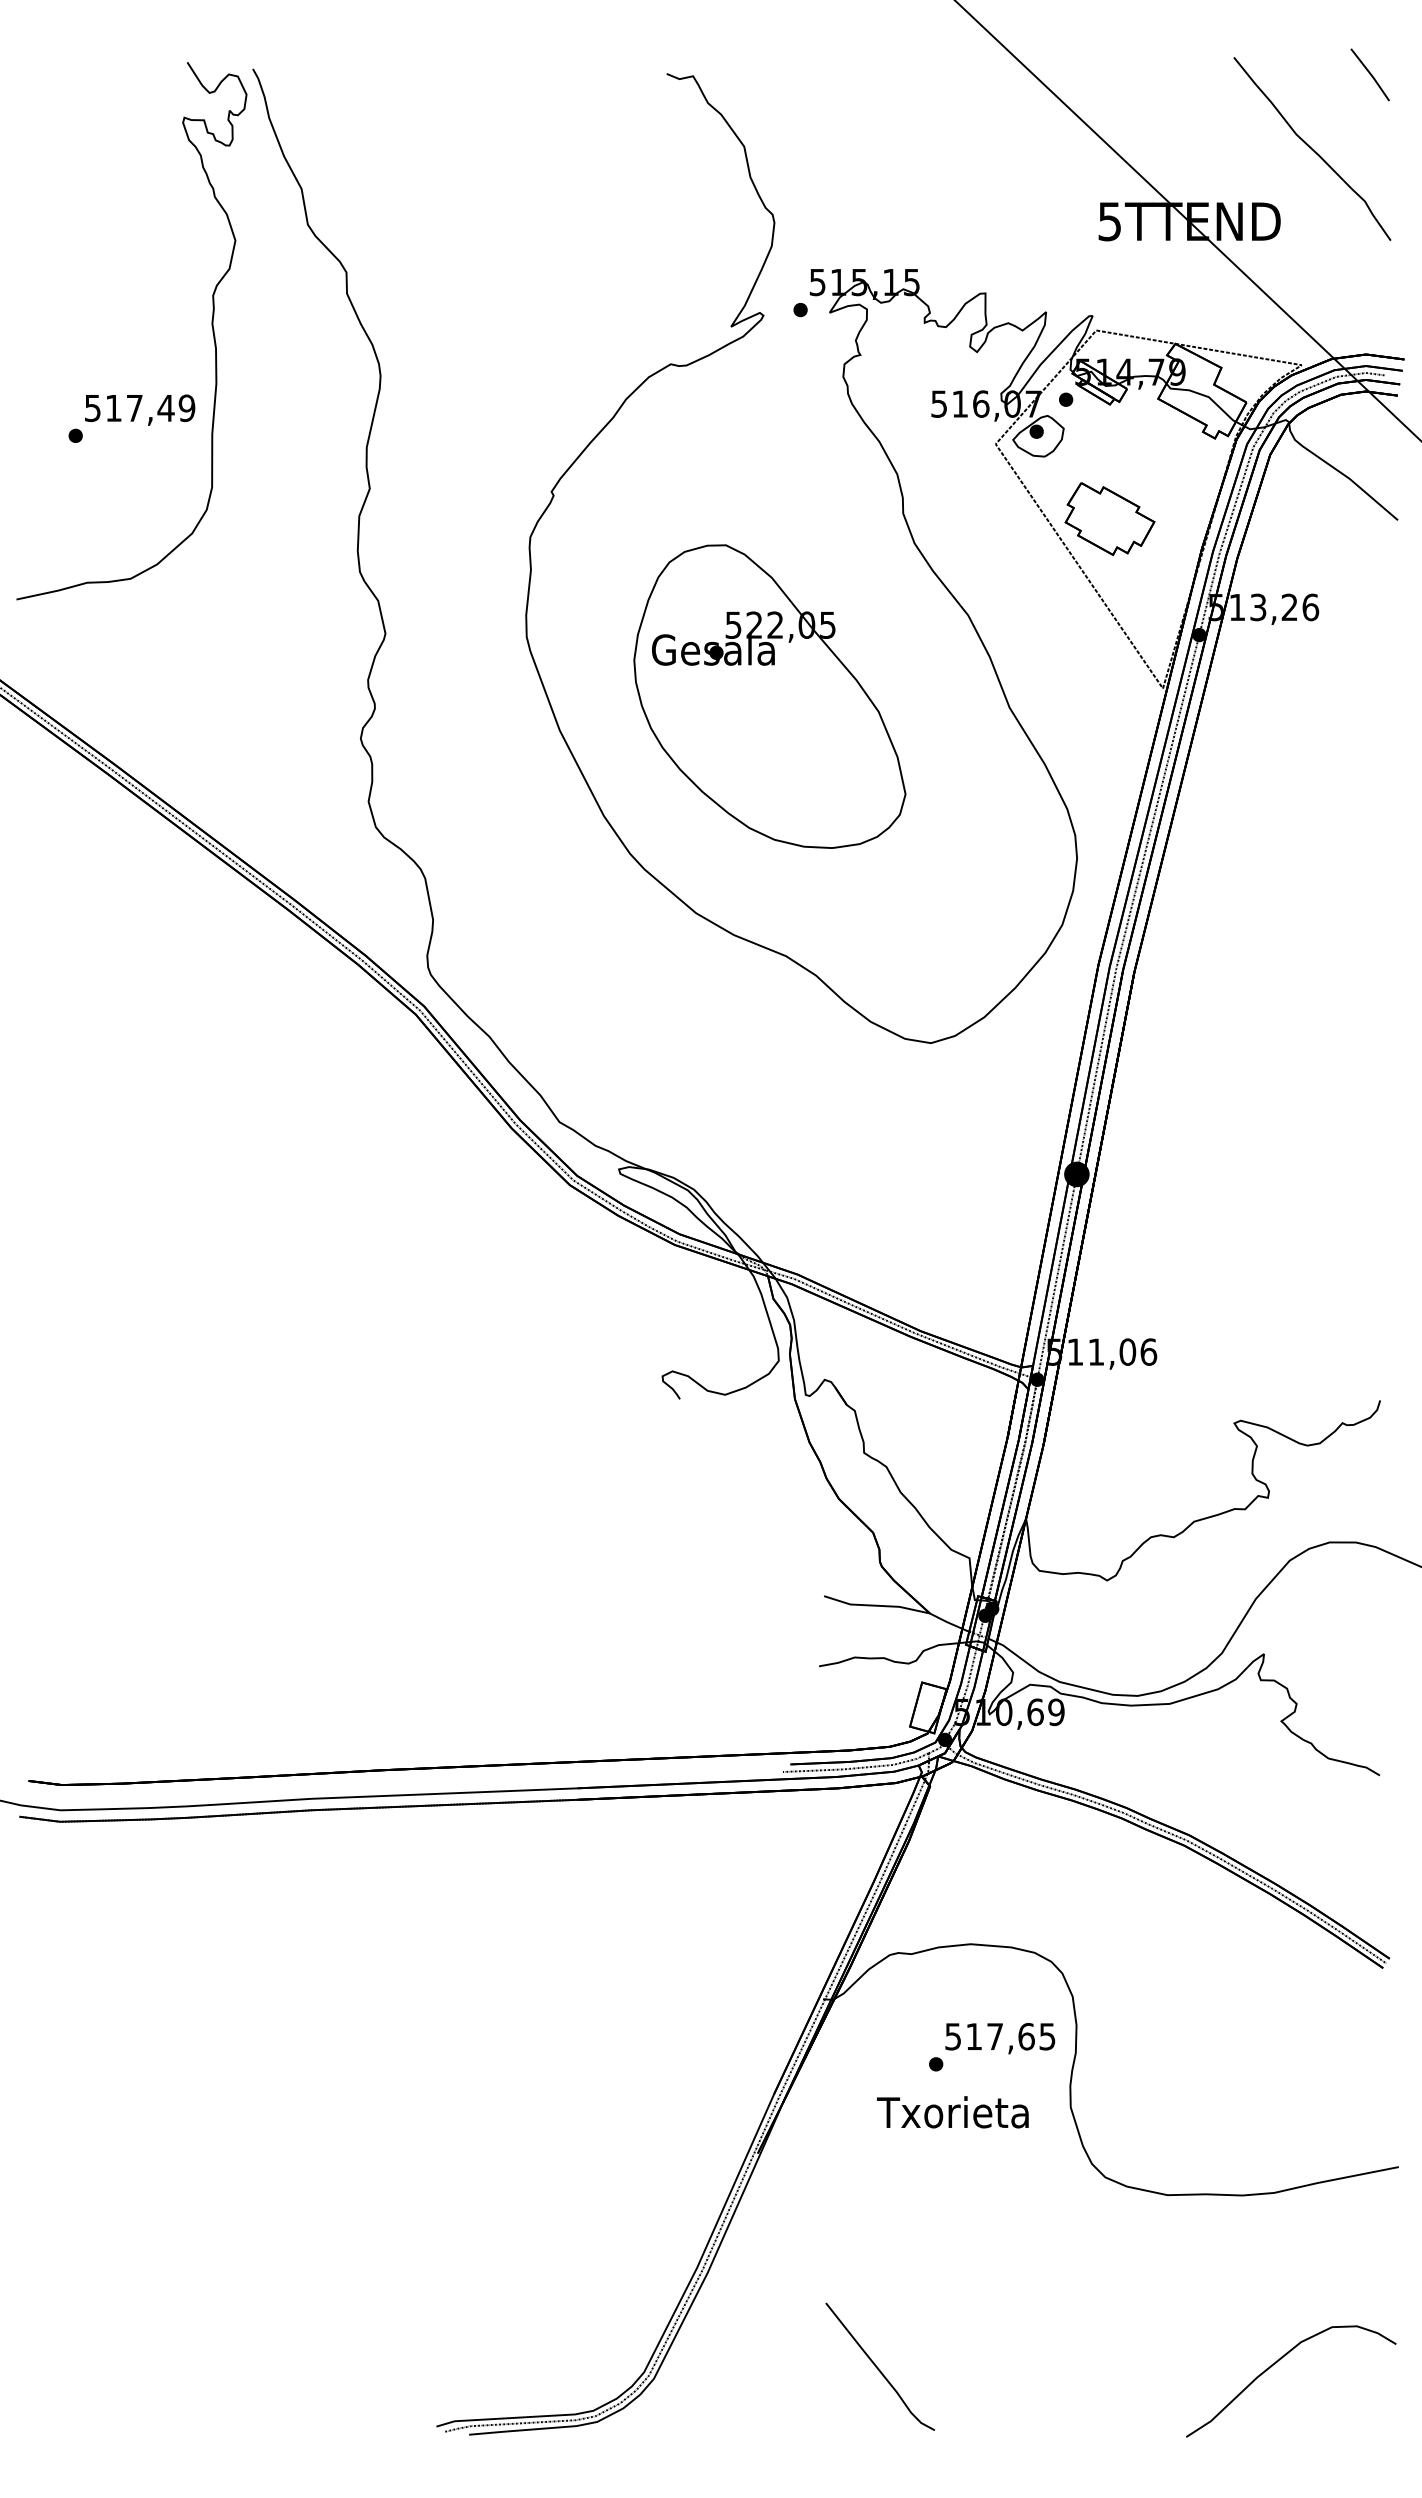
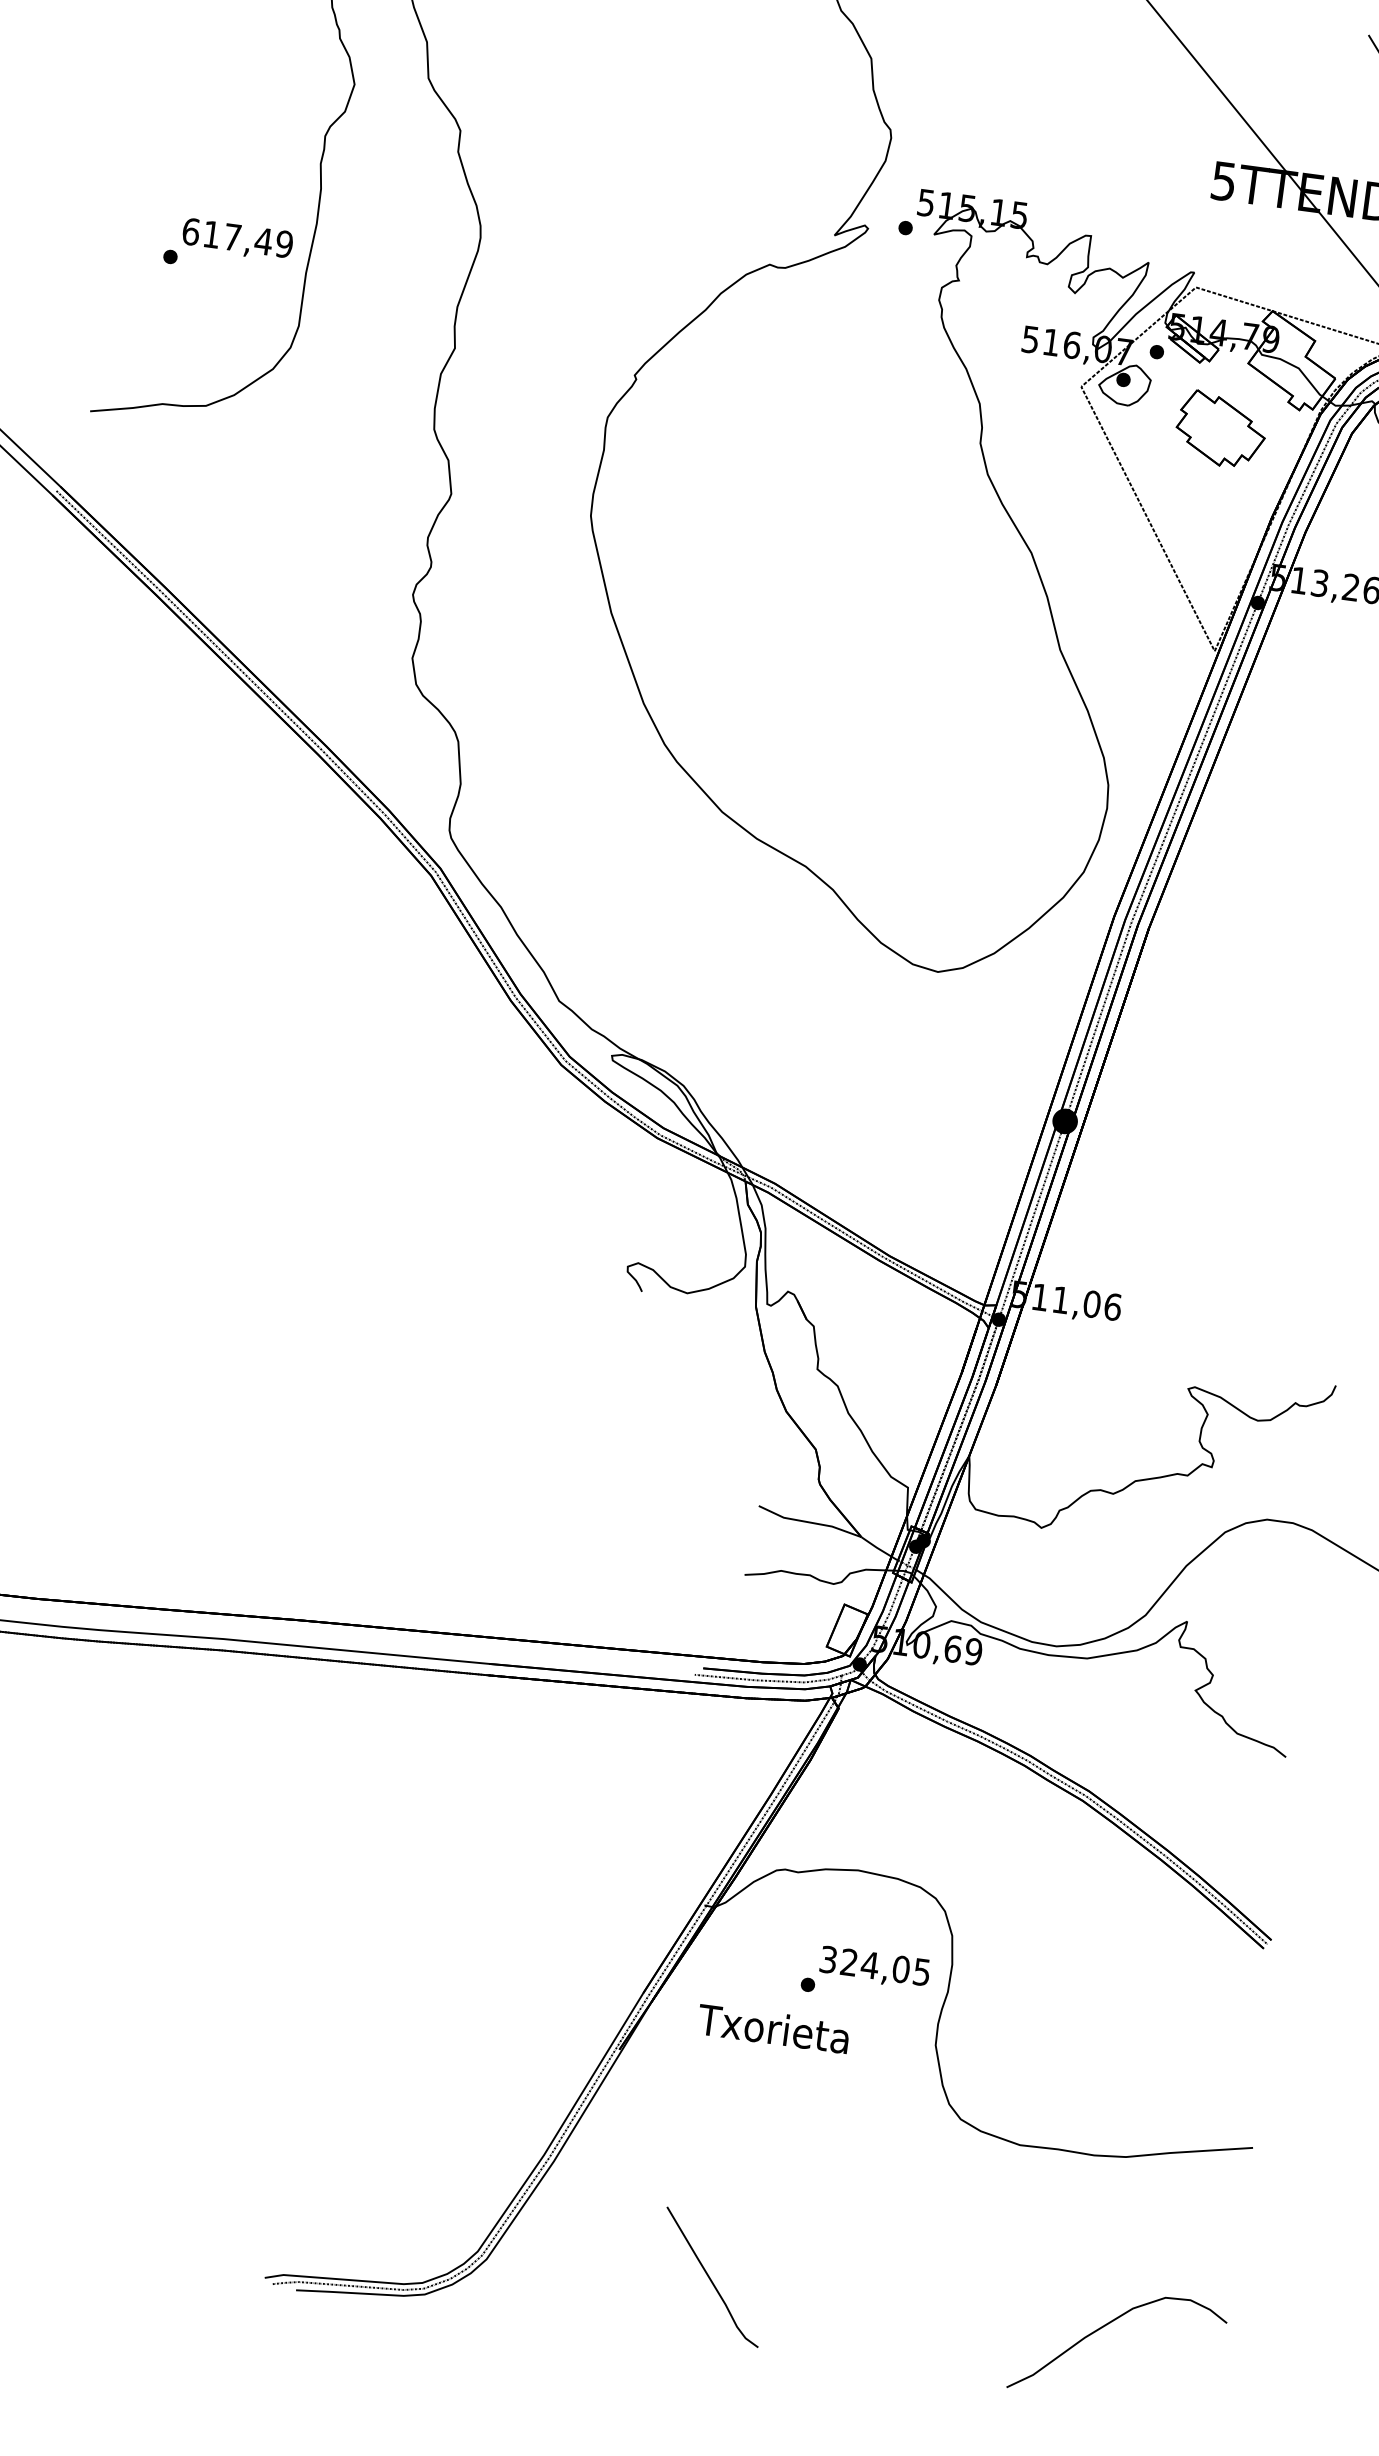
text: (92, 408) -> (190, 232), 517,49 -> 617,49
part: (1109, 519) -> (1220, 429), moved
part: (769, 696) -> (823, 607), removed
text: (990, 2036) -> (865, 1964), 517,65 -> 324,05
text: (952, 2112) -> (773, 2028), moved

